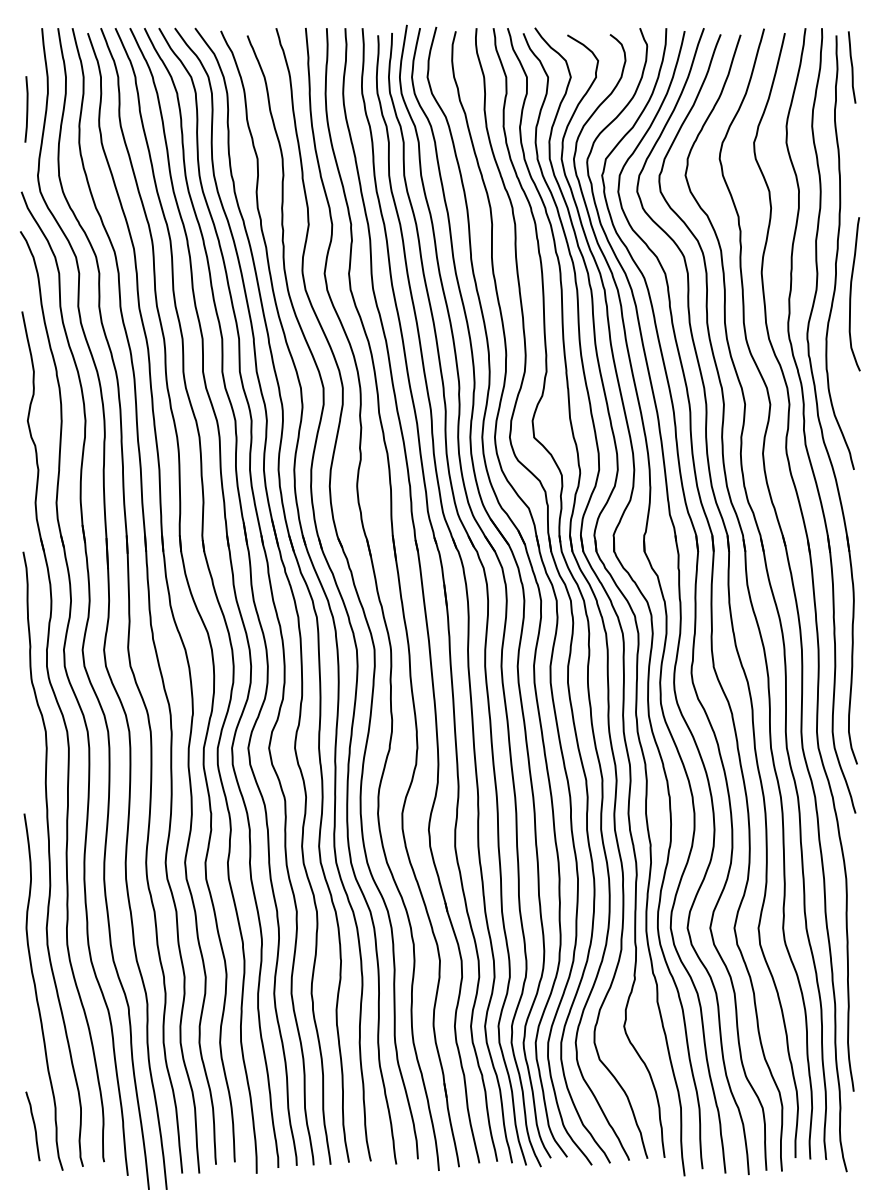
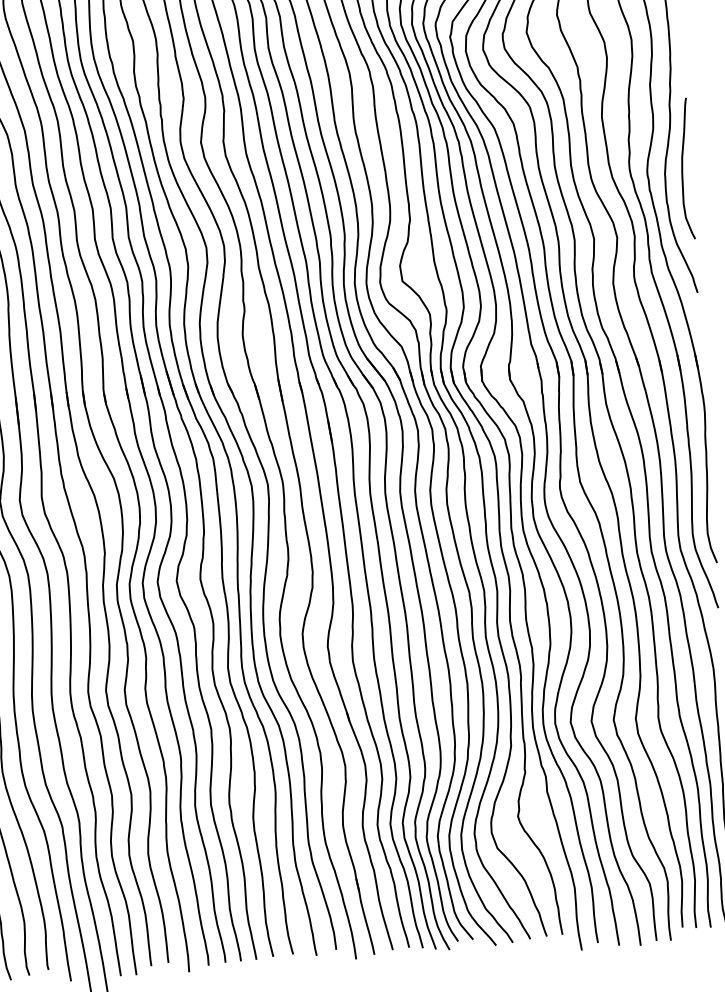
curve: (851, 294) -> (683, 169), moved

